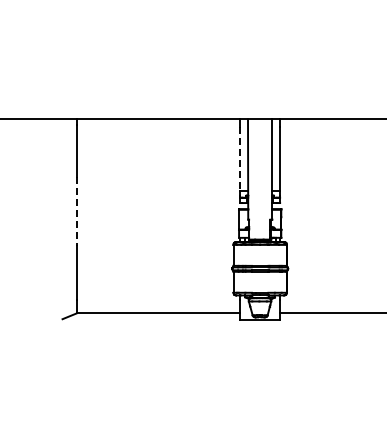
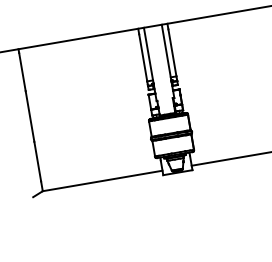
line: (240, 159) -> (143, 58), dashed -> solid
line: (76, 211) -> (29, 116), dashed -> solid

